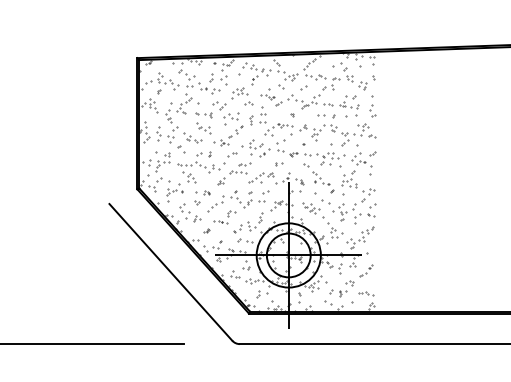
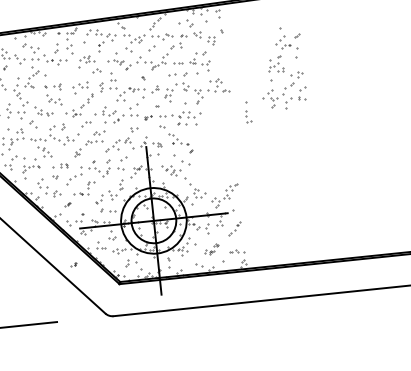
part: (219, 105) -> (67, 75), removed
part: (372, 106) -> (247, 112), moved
part: (354, 184) -> (281, 68), moved
part: (341, 288) -> (211, 248), size x0.6
part: (206, 289) -> (73, 264), added

